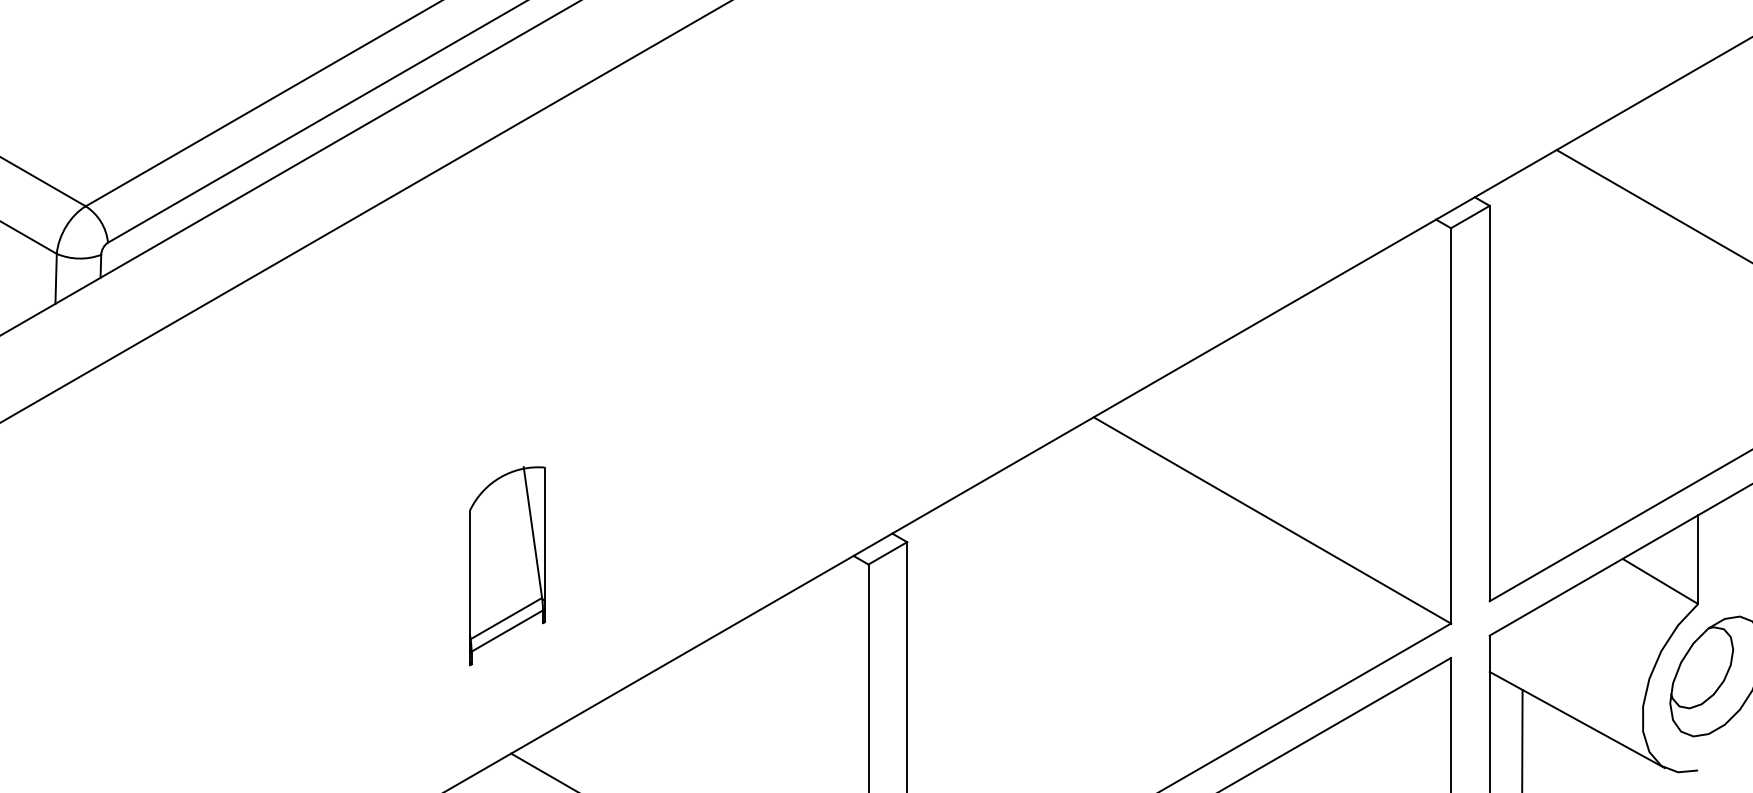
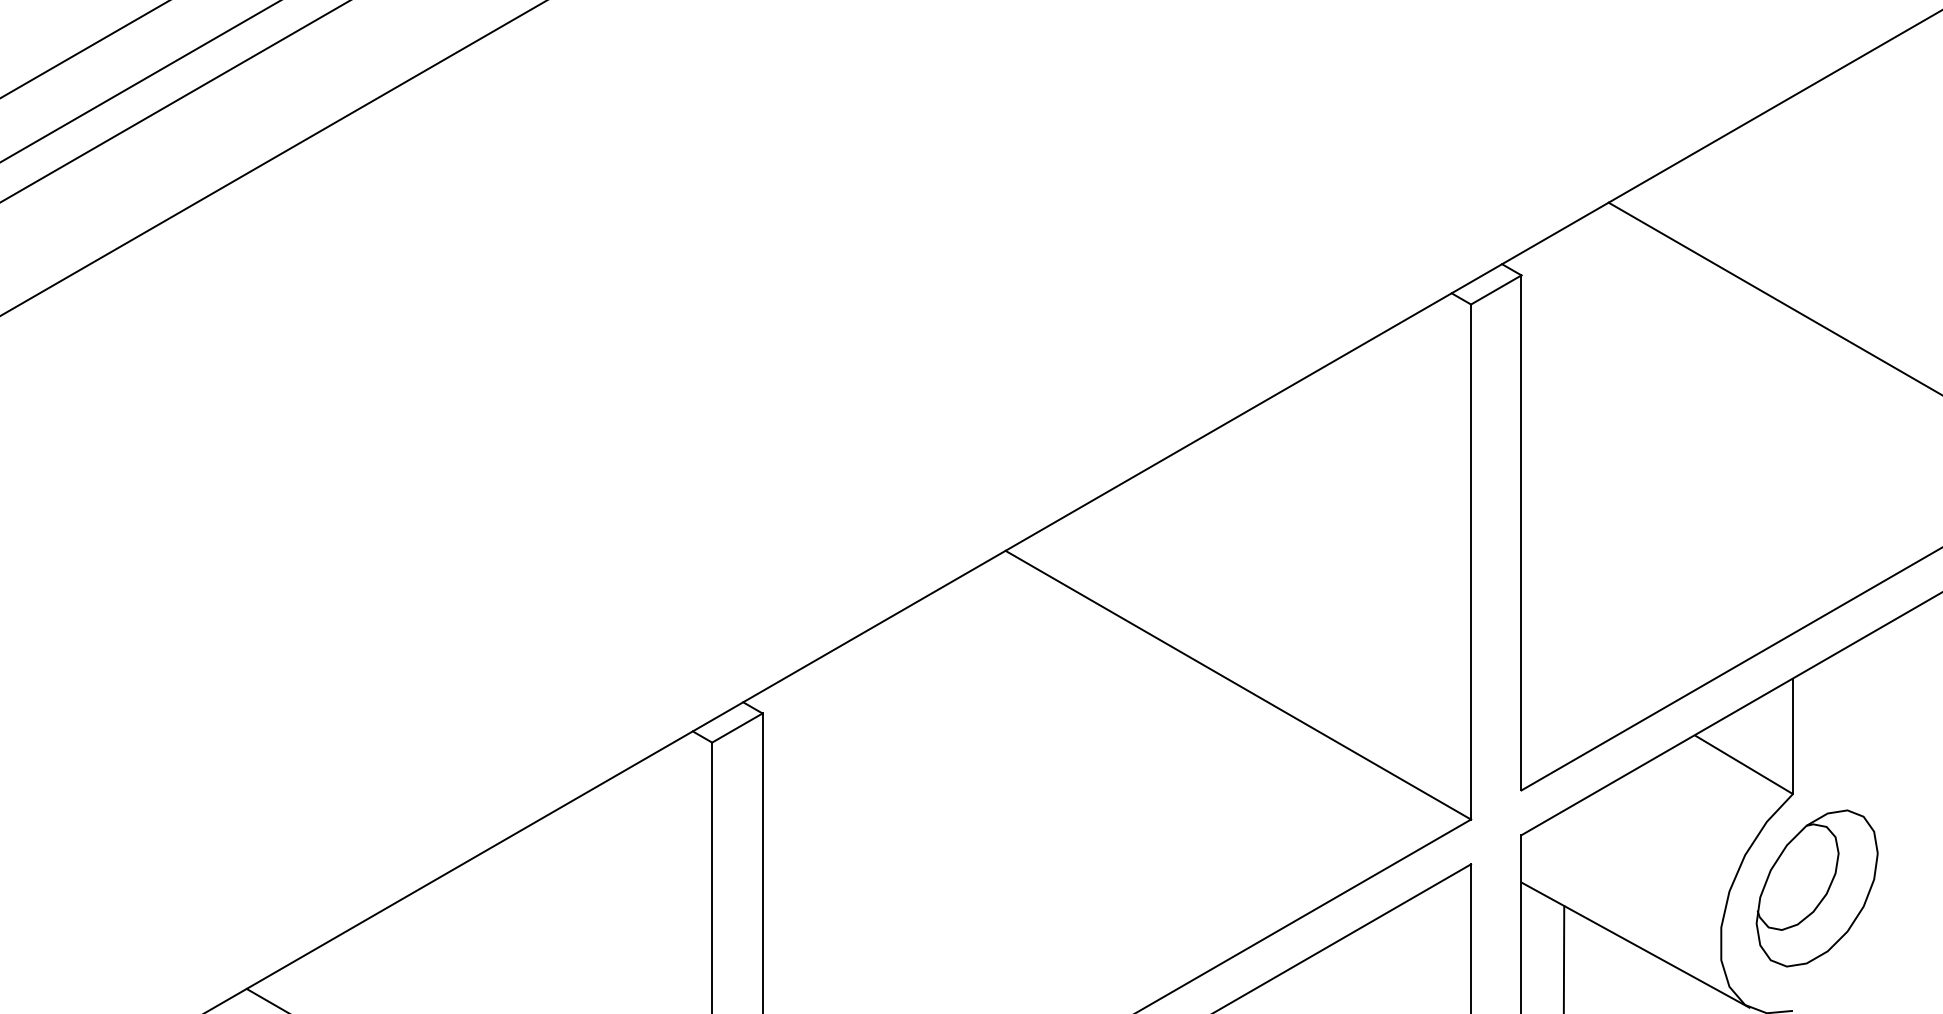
part: (507, 566) -> (241, 745), removed

